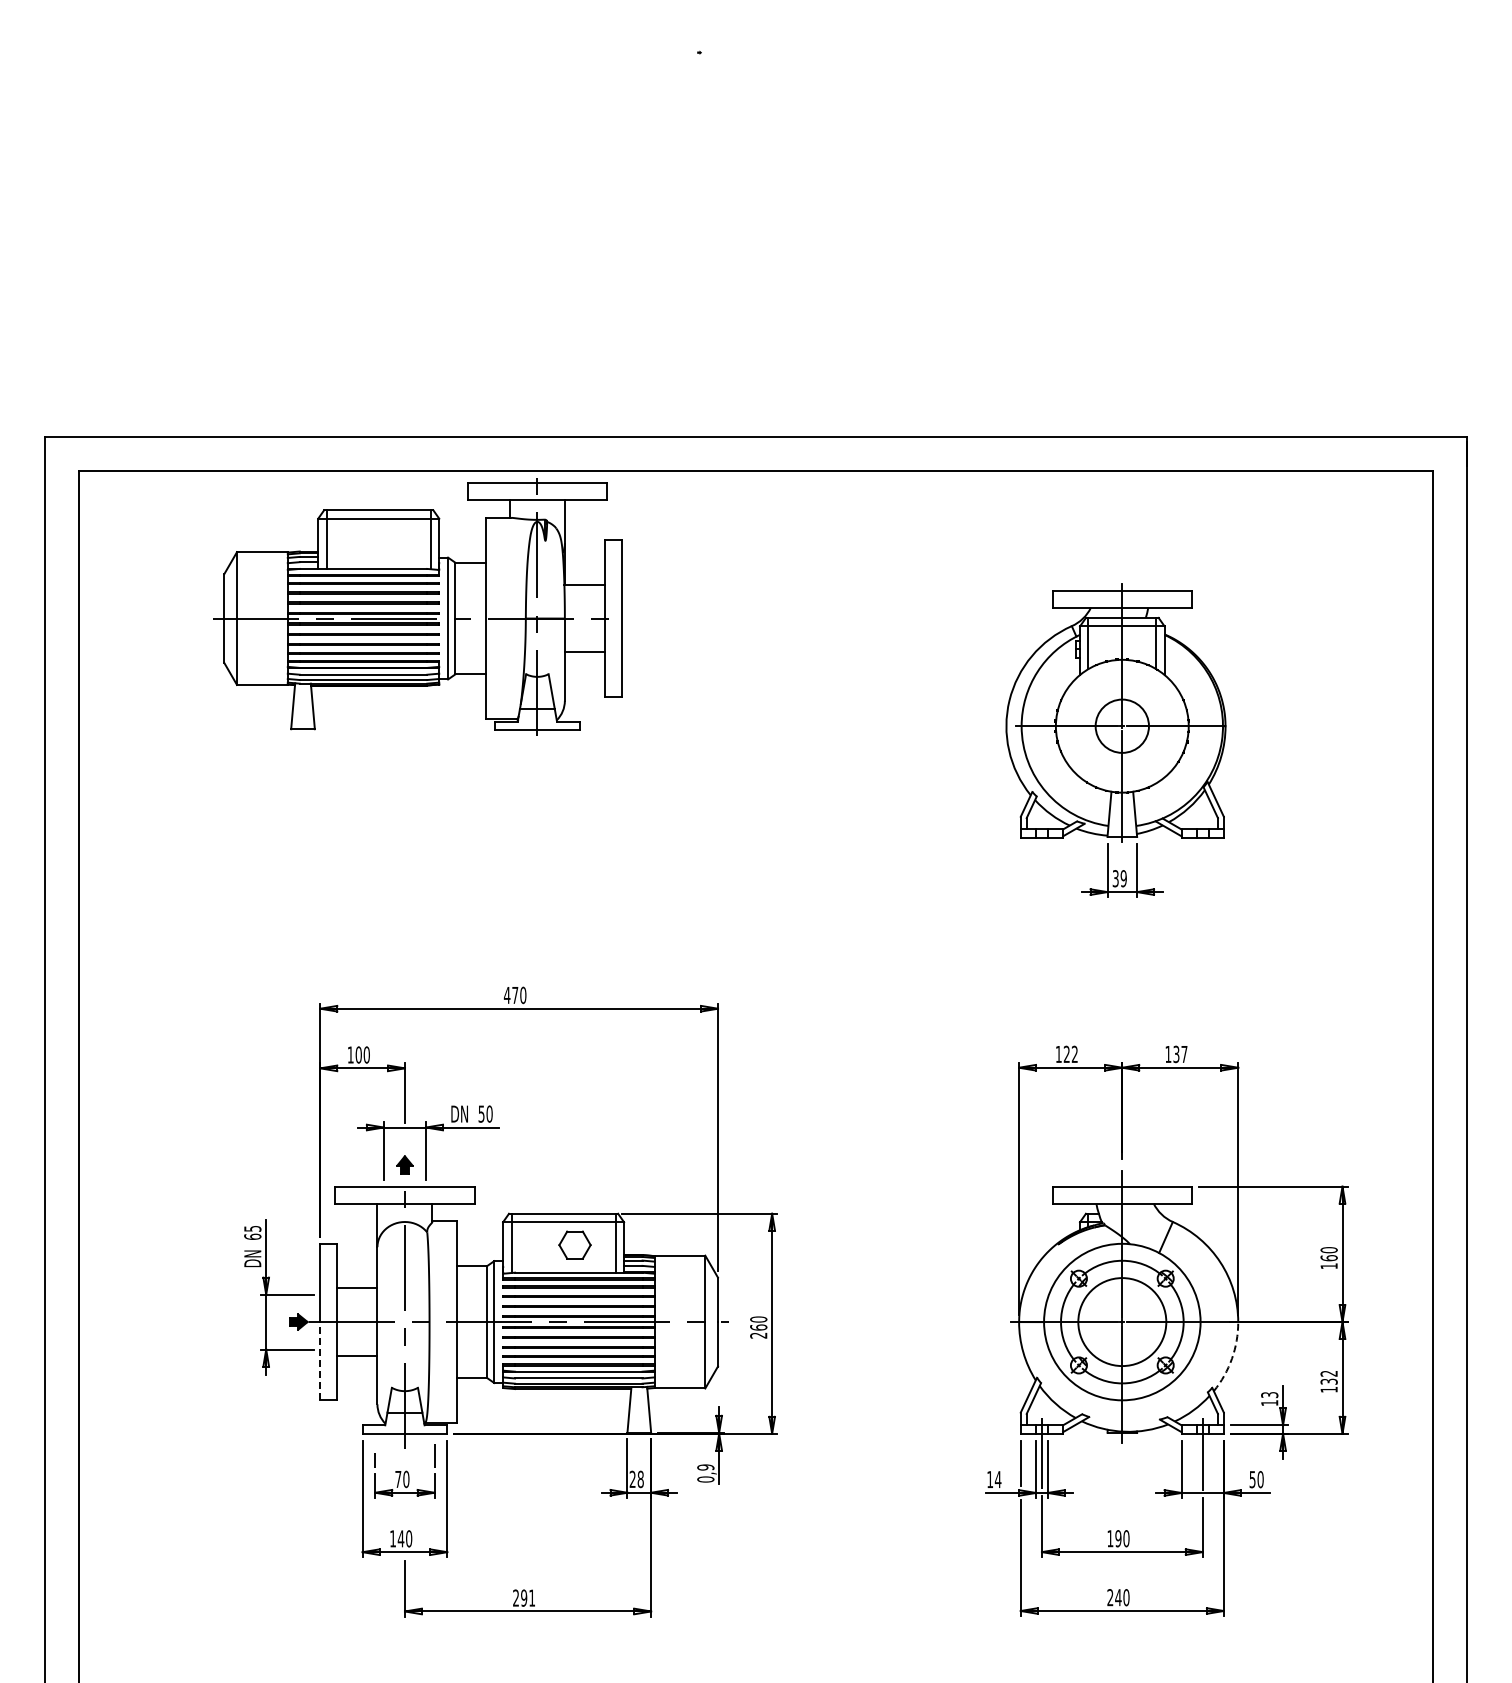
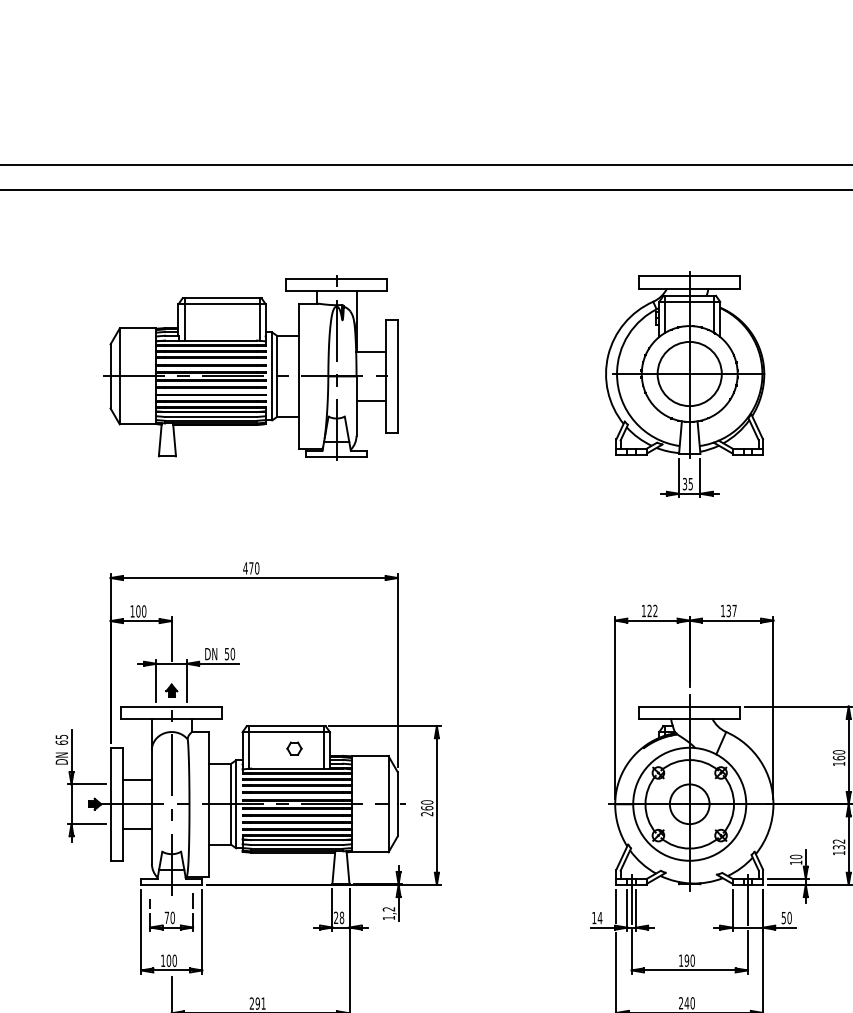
part: (417, 606) -> (250, 367), moved
circle: (1121, 725) -> (689, 373), size x1.67
text: (1123, 878) -> (690, 483), 39 -> 35
part: (574, 1244) -> (294, 748), size x0.62
circle: (1121, 1321) -> (689, 803), size x0.62
arc: (1231, 1358) -> (768, 830), dashed -> solid
line: (320, 1360) -> (110, 832), dashed -> solid
text: (1269, 1395) -> (796, 857), 13 -> 10
text: (705, 1473) -> (388, 913), 0,9 -> 1,2
text: (400, 1538) -> (168, 960), 140 -> 100

